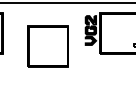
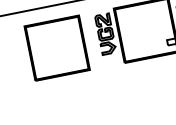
part: (47, 46) -> (56, 48), moved

